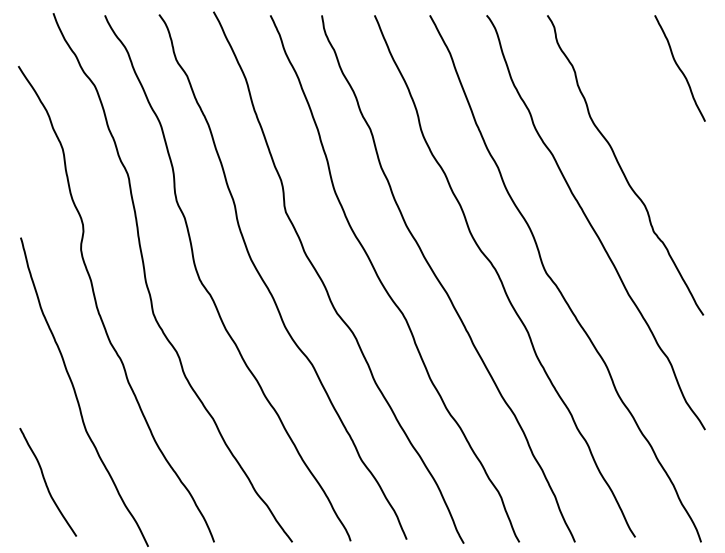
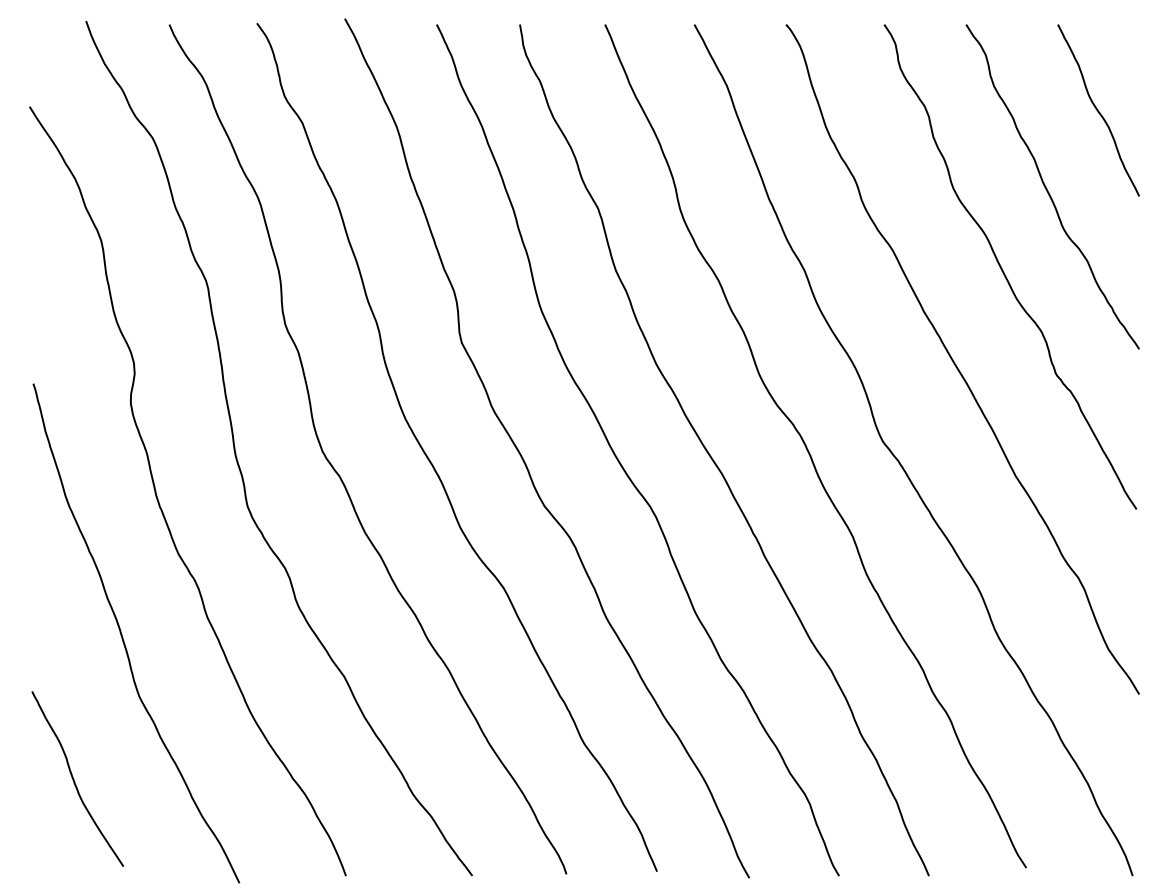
curve: (648, 116) -> (1047, 187), added

